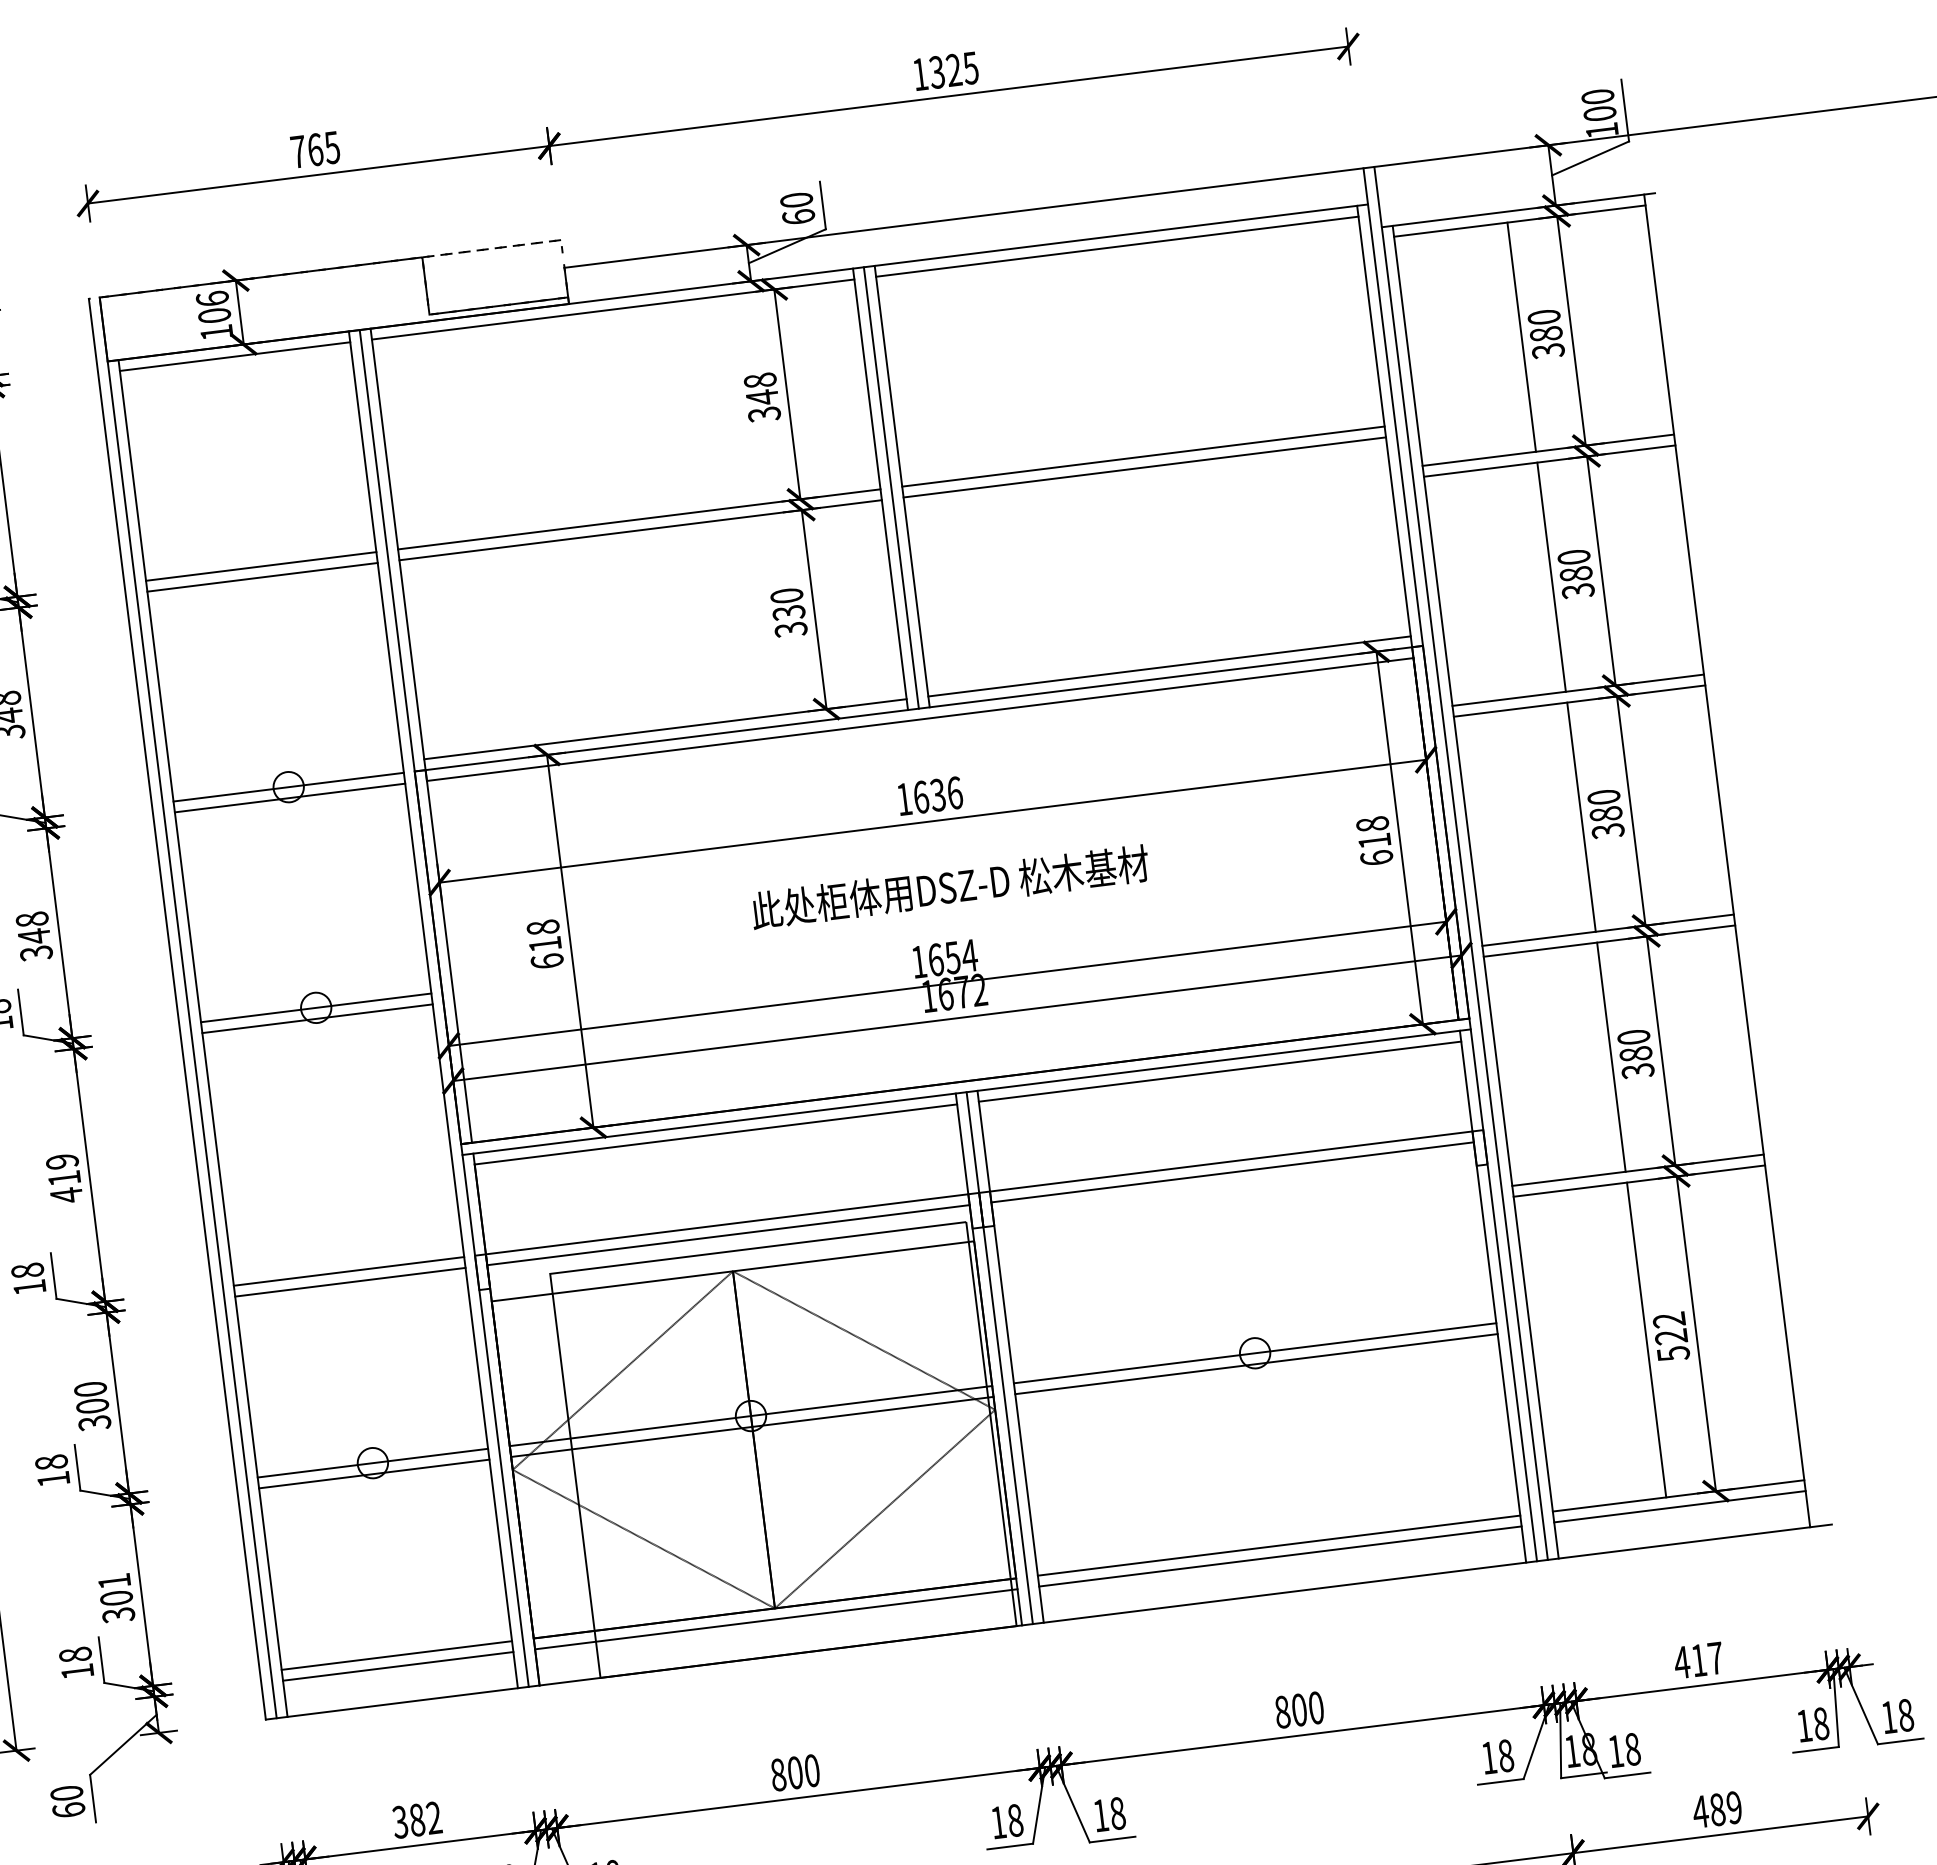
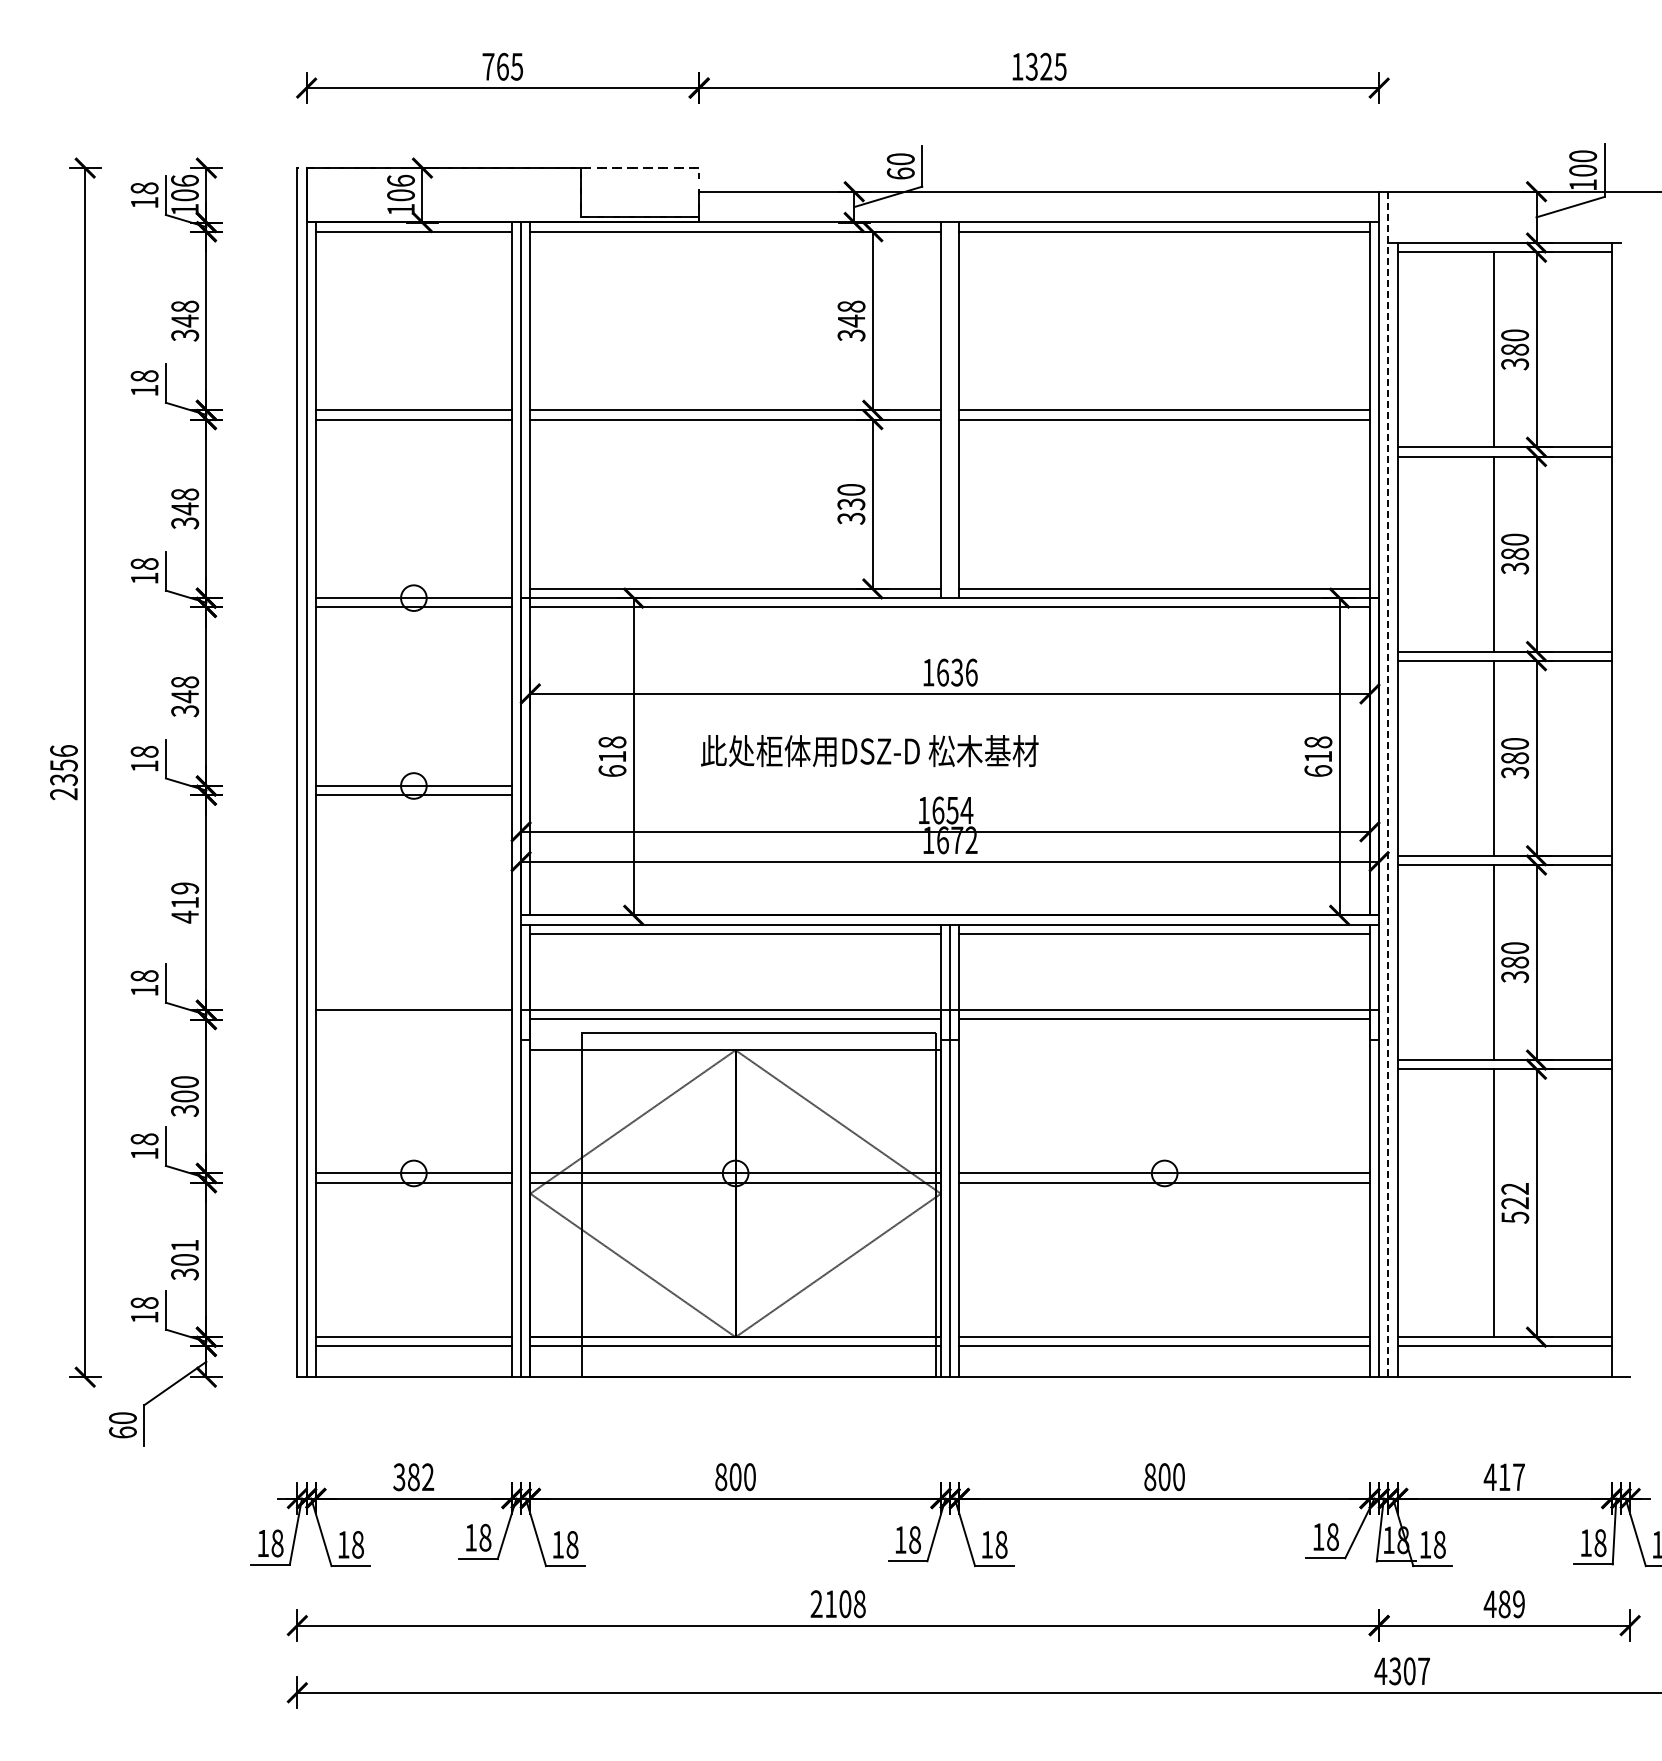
line: (891, 488) -> (950, 410), removed
line: (1461, 863) -> (1388, 784), solid -> dashed
text: (949, 887) -> (869, 751), moved
line: (349, 1282) -> (413, 1019), removed

